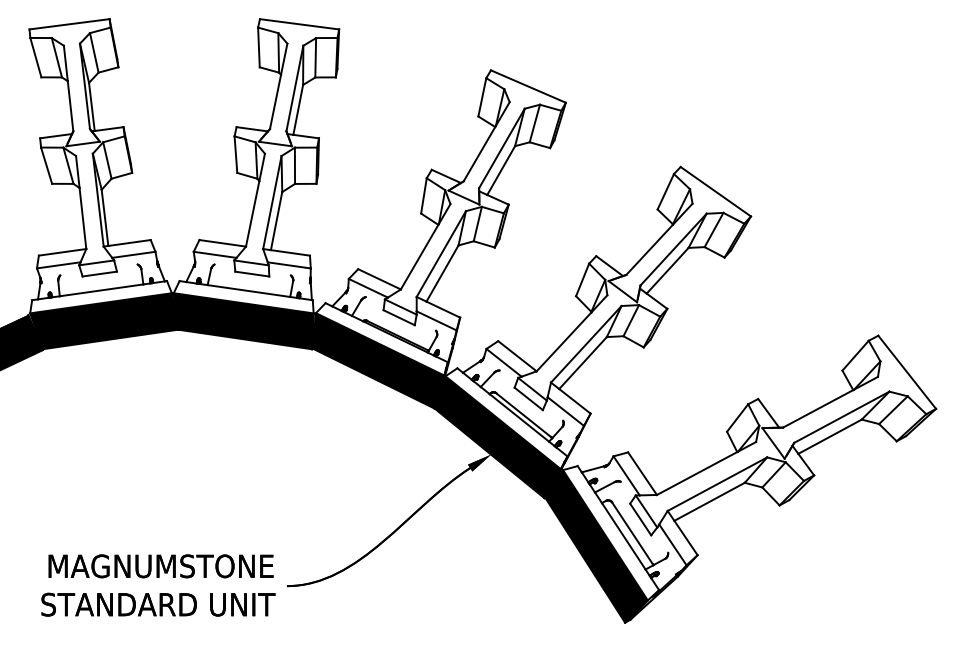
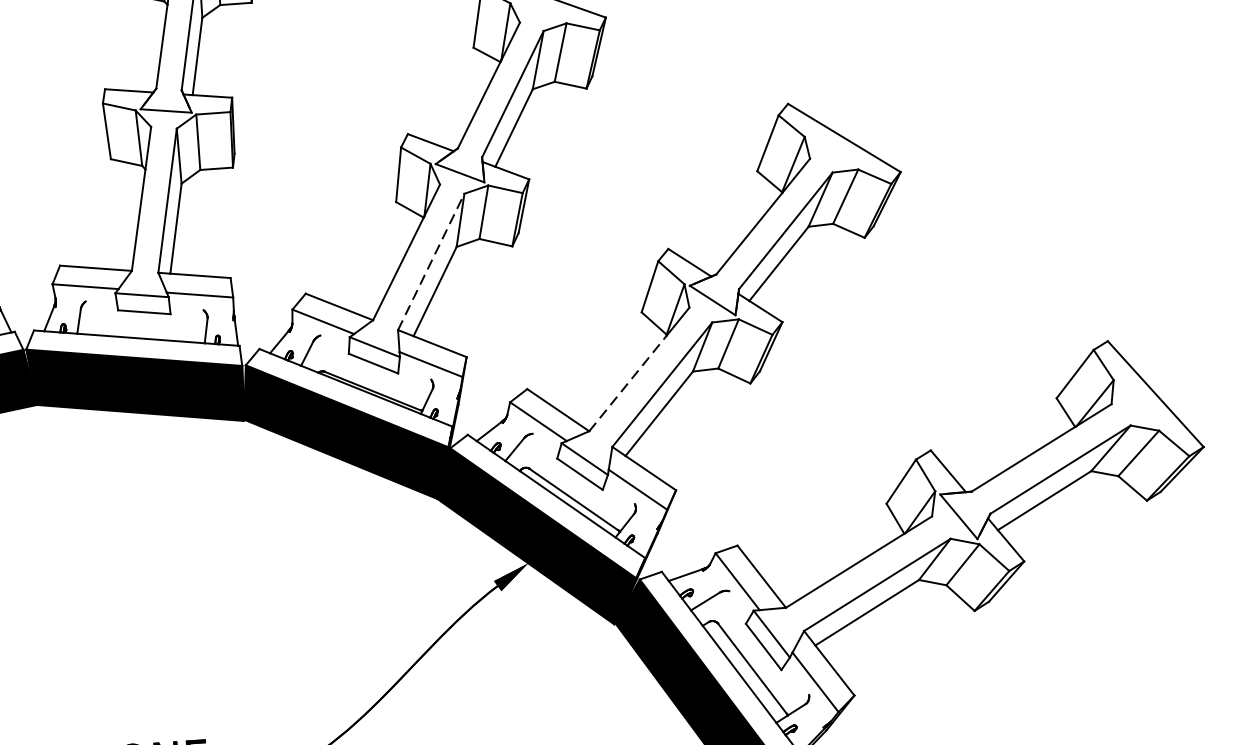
line: (441, 253) -> (431, 261), solid -> dashed
line: (564, 341) -> (628, 382), solid -> dashed

